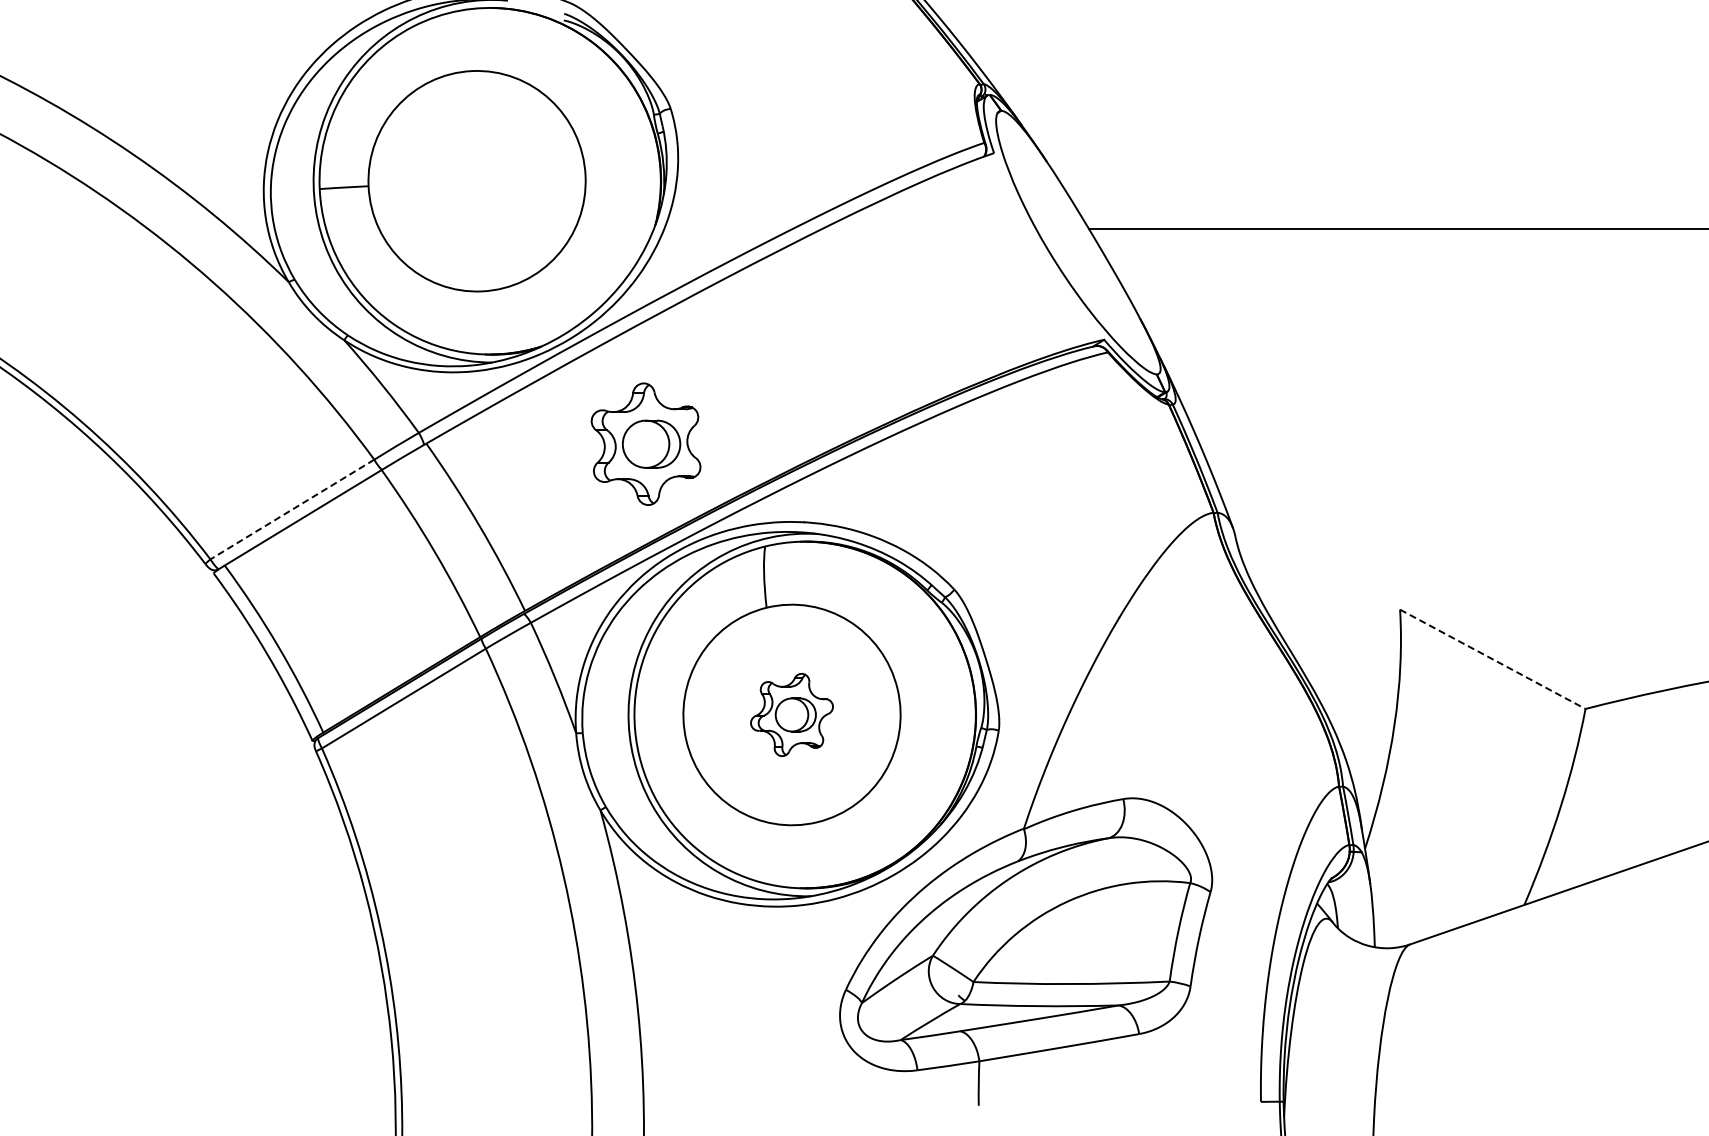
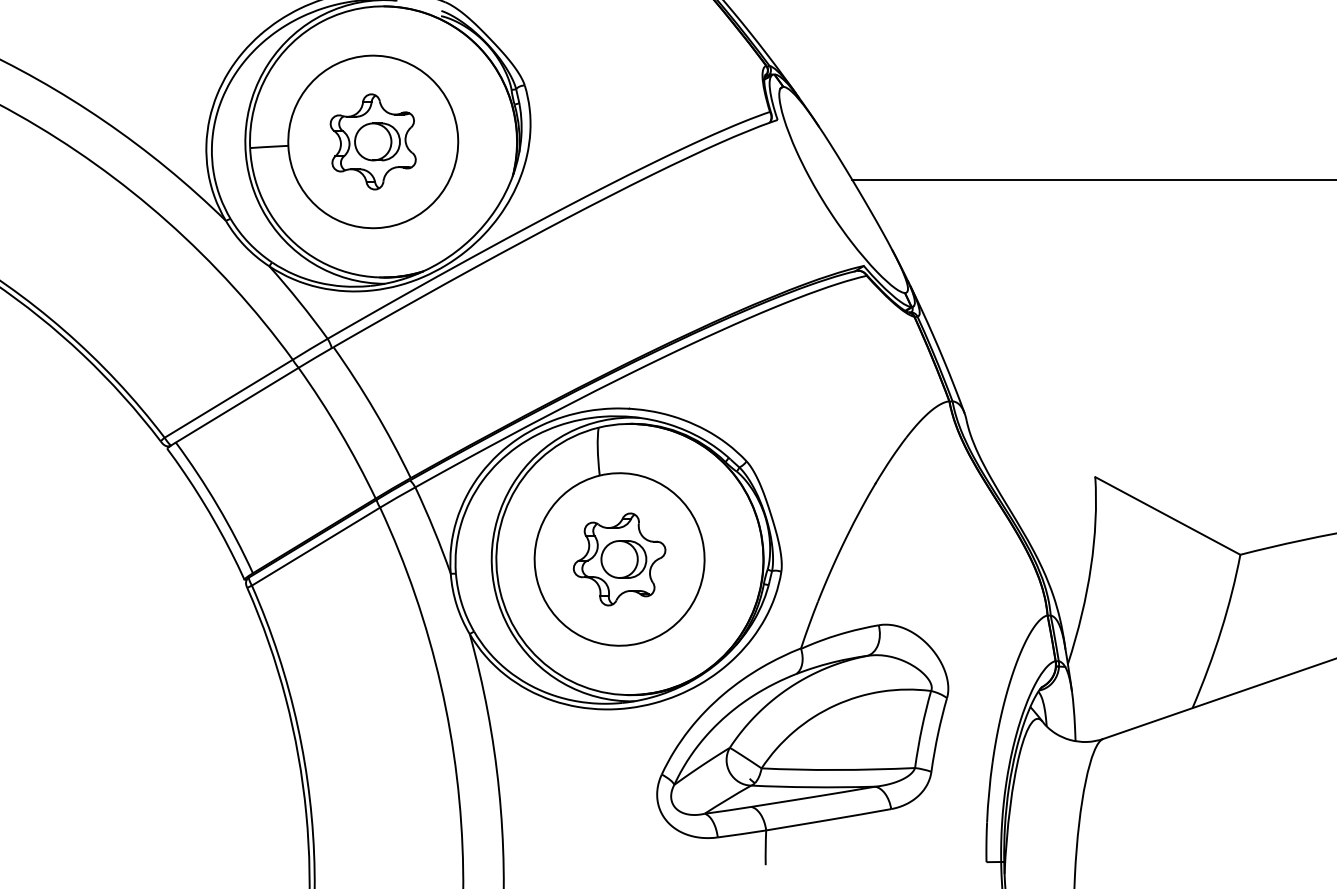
part: (645, 443) -> (372, 141), moved
line: (292, 509) -> (228, 398), dashed -> solid
line: (1493, 659) -> (1168, 516), dashed -> solid
part: (791, 714) -> (619, 559), size x1.43

